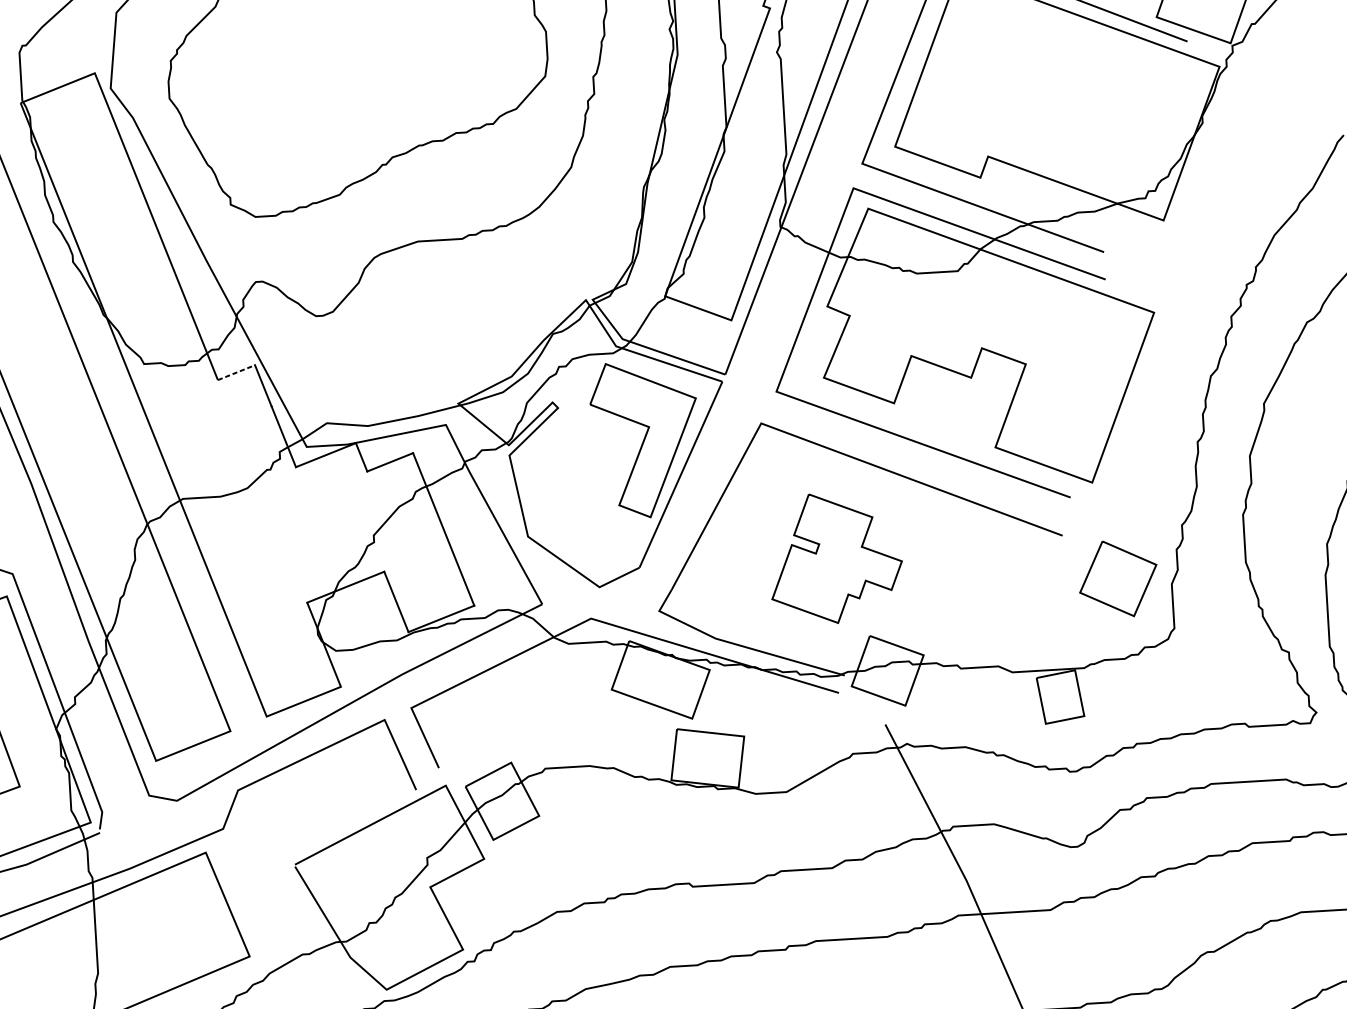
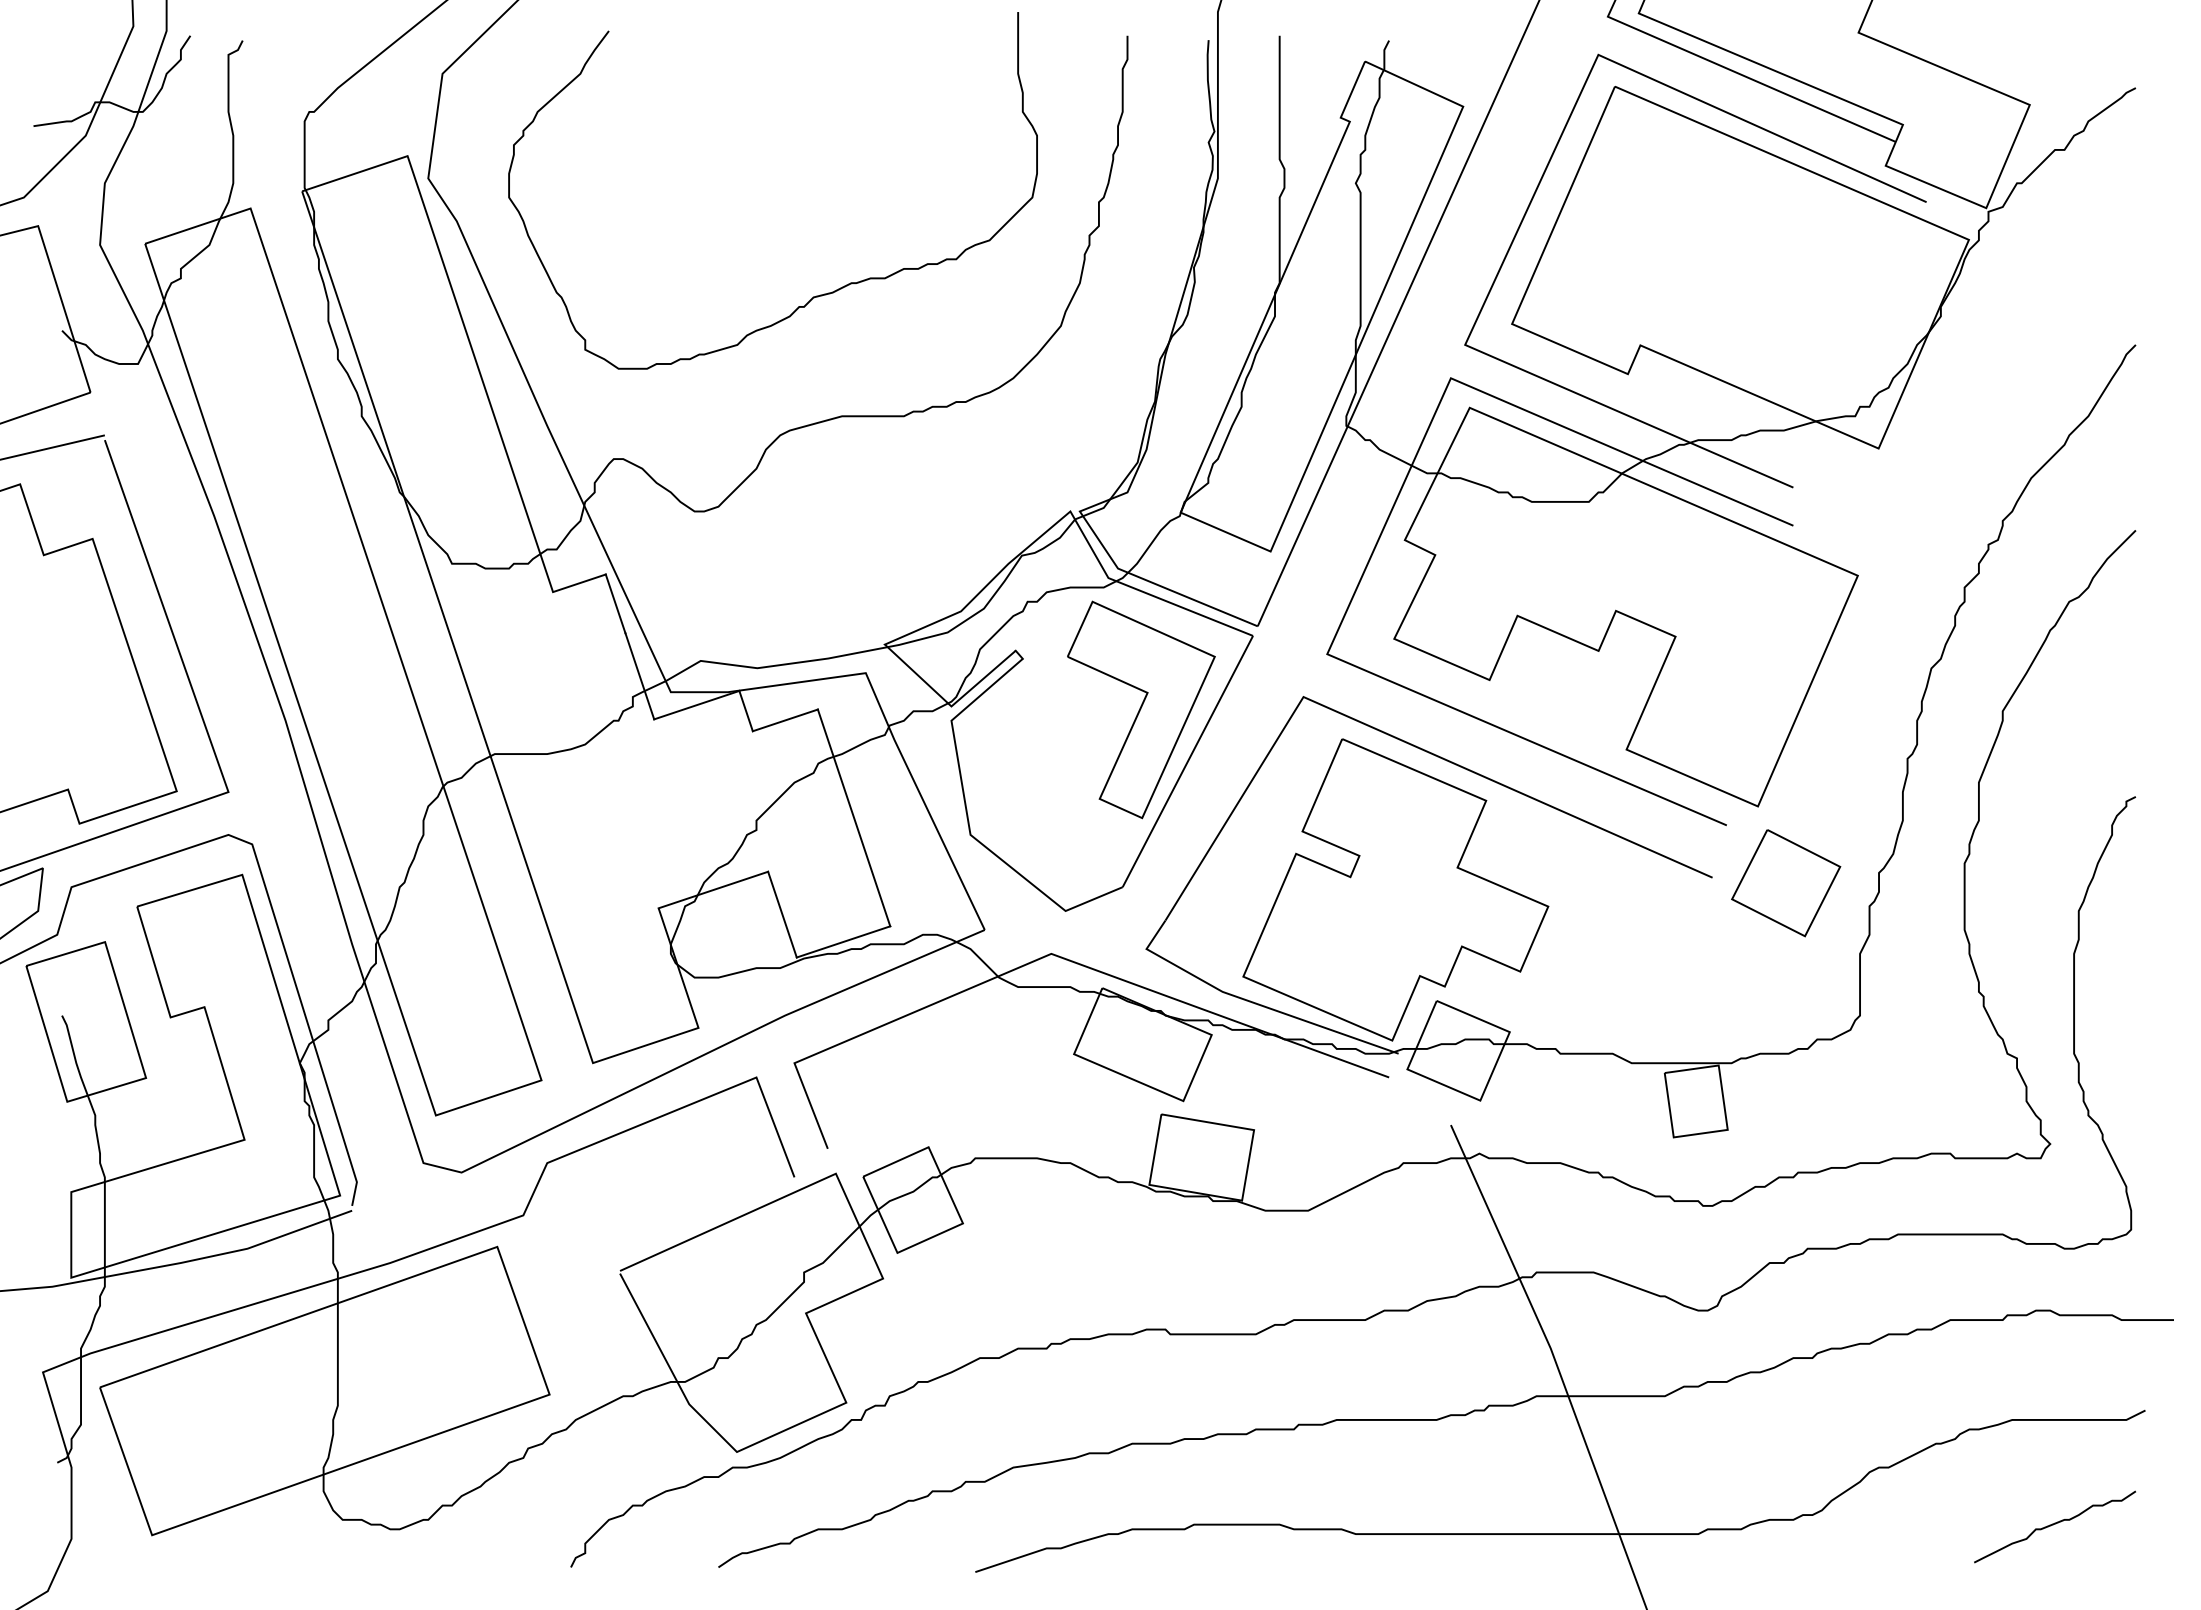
line: (236, 372) -> (579, 583), dashed -> solid
part: (835, 557) -> (1395, 889), size x1.67
part: (1118, 579) -> (1786, 883), moved

